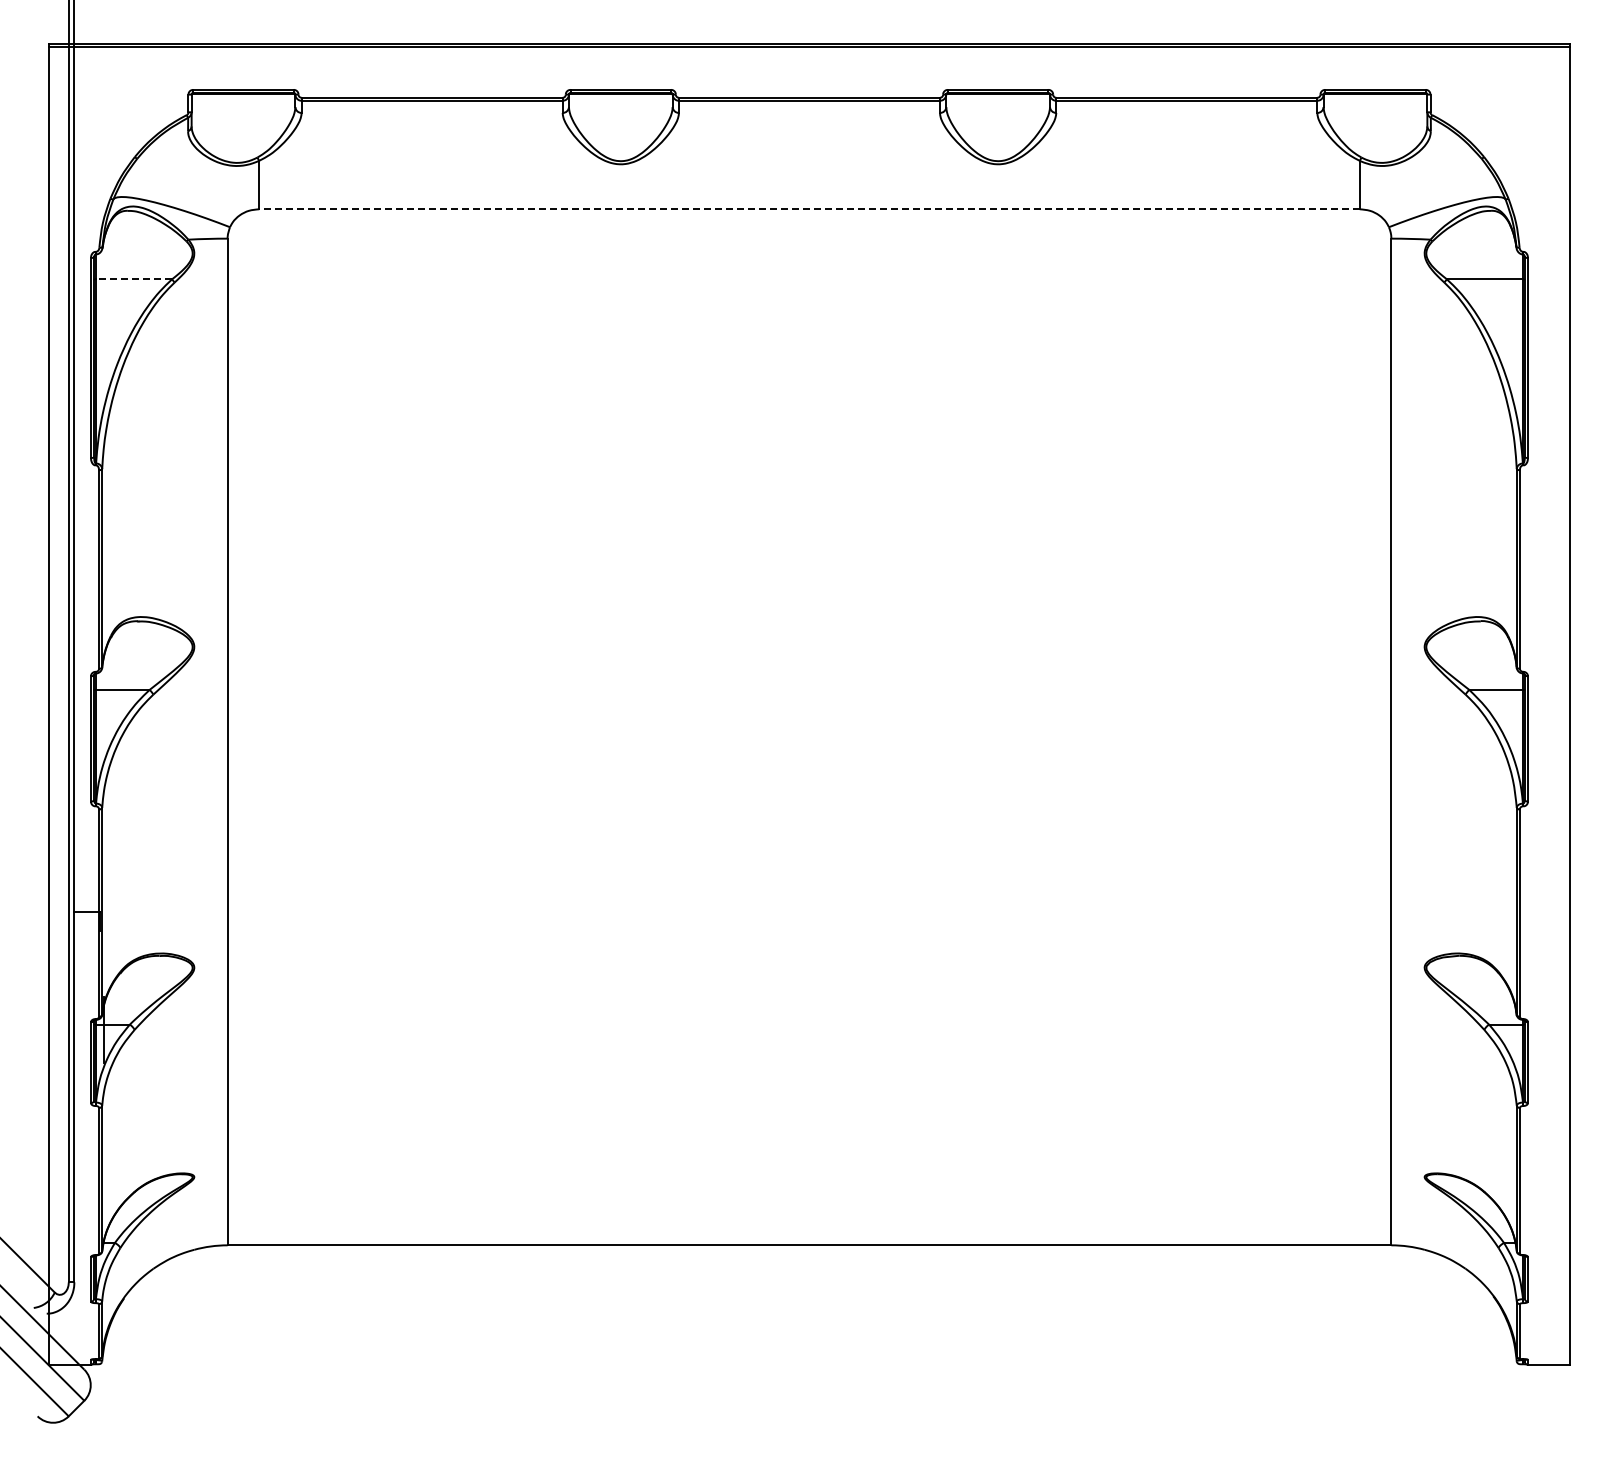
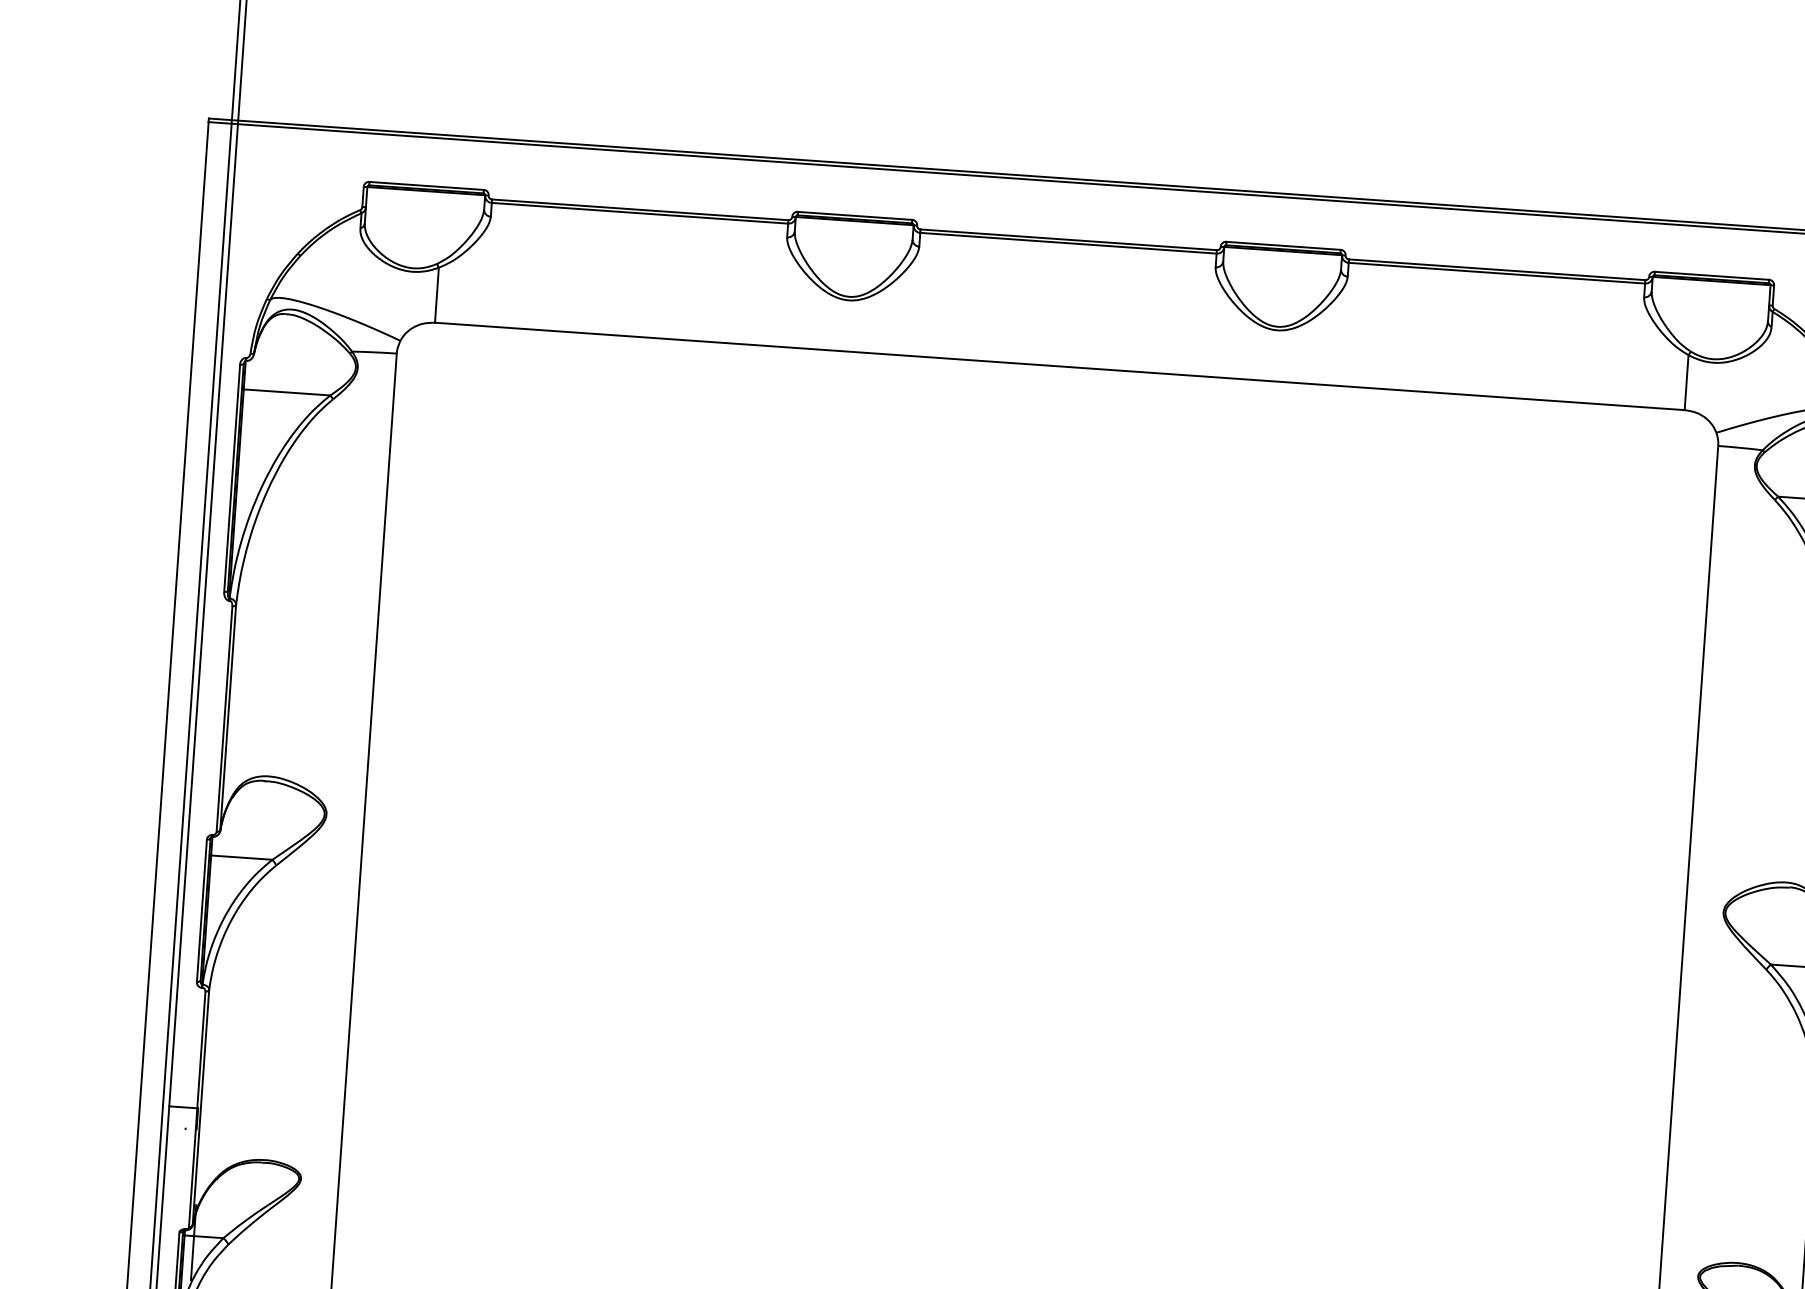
line: (809, 209) -> (1059, 366), dashed -> solid
line: (133, 279) -> (286, 392), dashed -> solid

